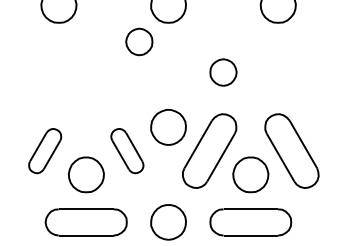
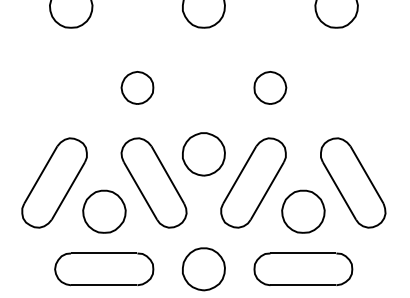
part: (139, 41) -> (137, 87), moved
part: (45, 150) -> (54, 182), size x1.67
part: (126, 150) -> (153, 182), size x1.67

